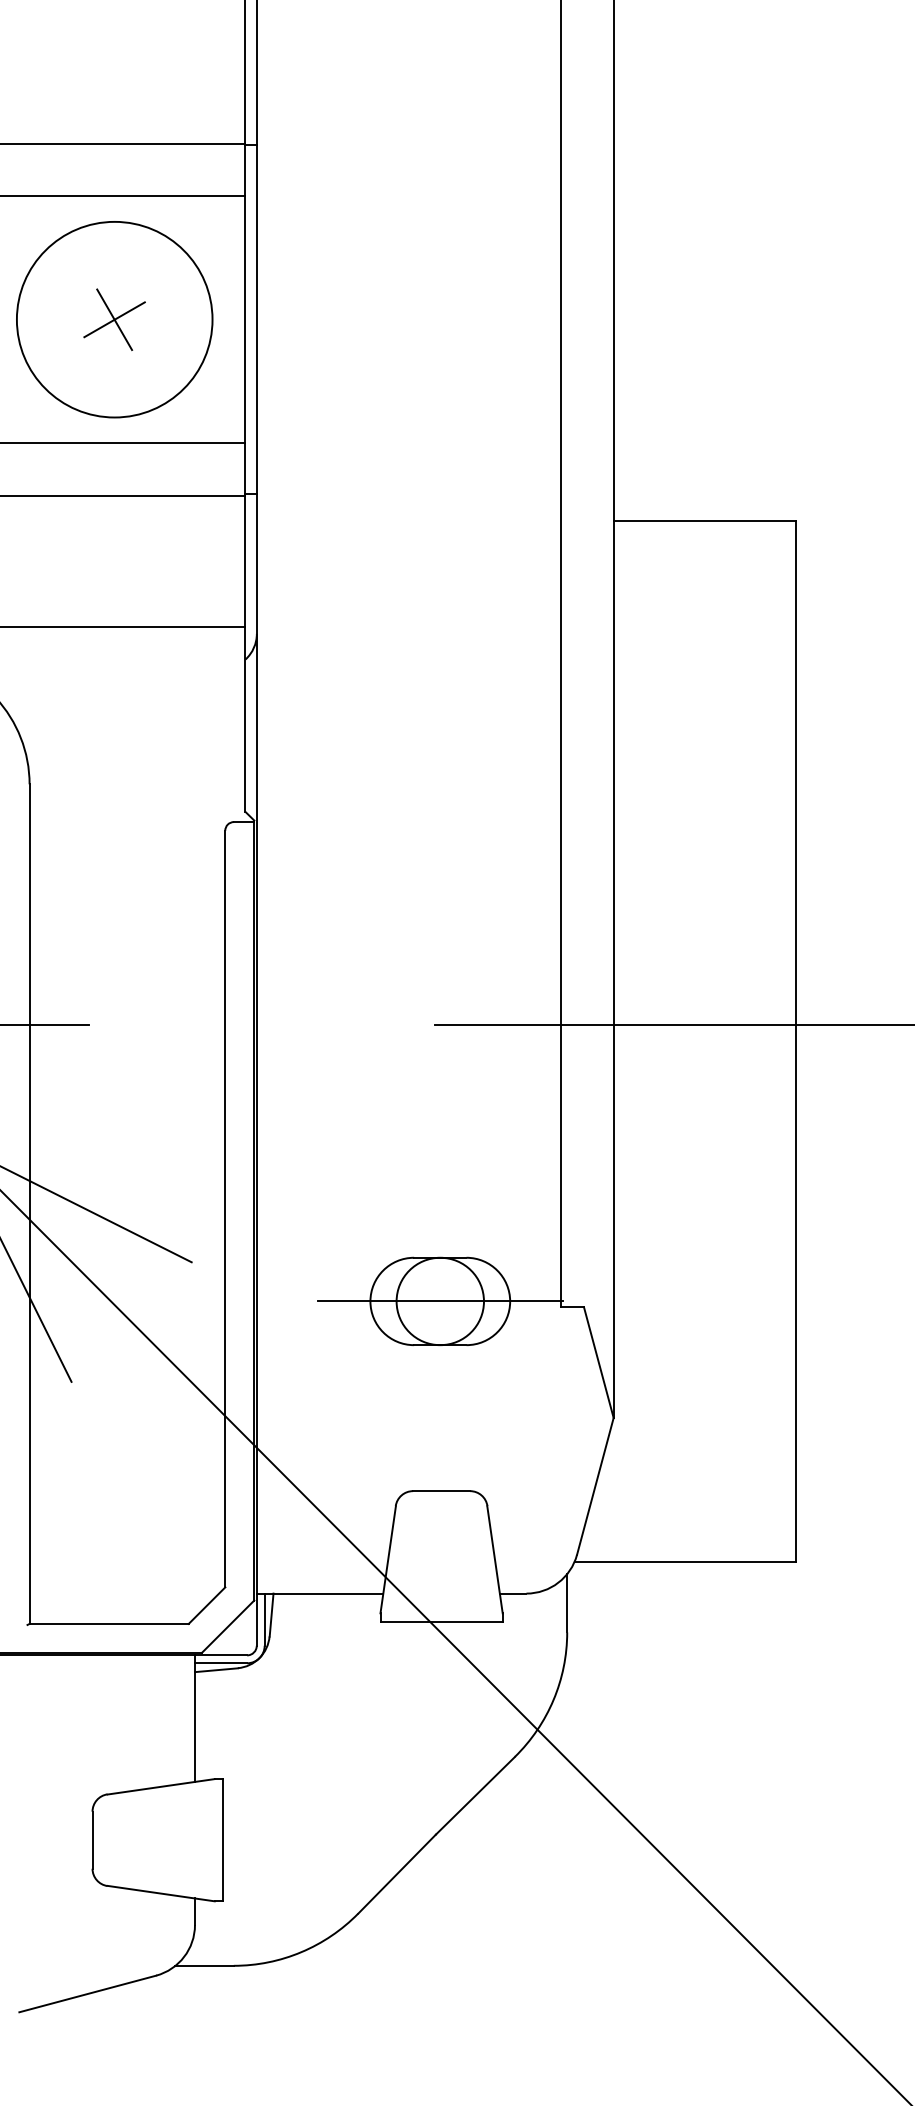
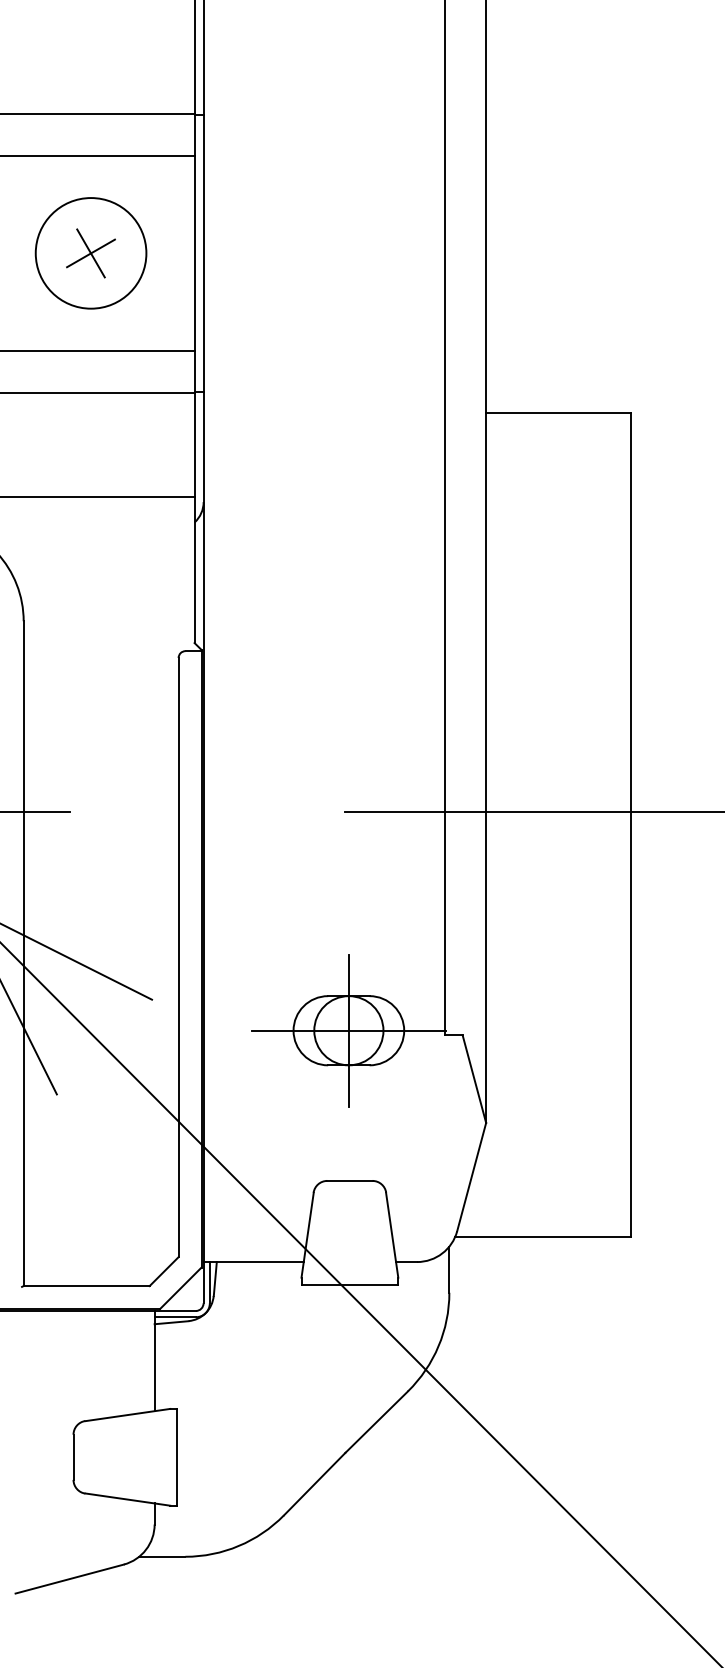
circle: (114, 319) -> (90, 253), size x0.71
line: (440, 1301) -> (349, 1030), added

